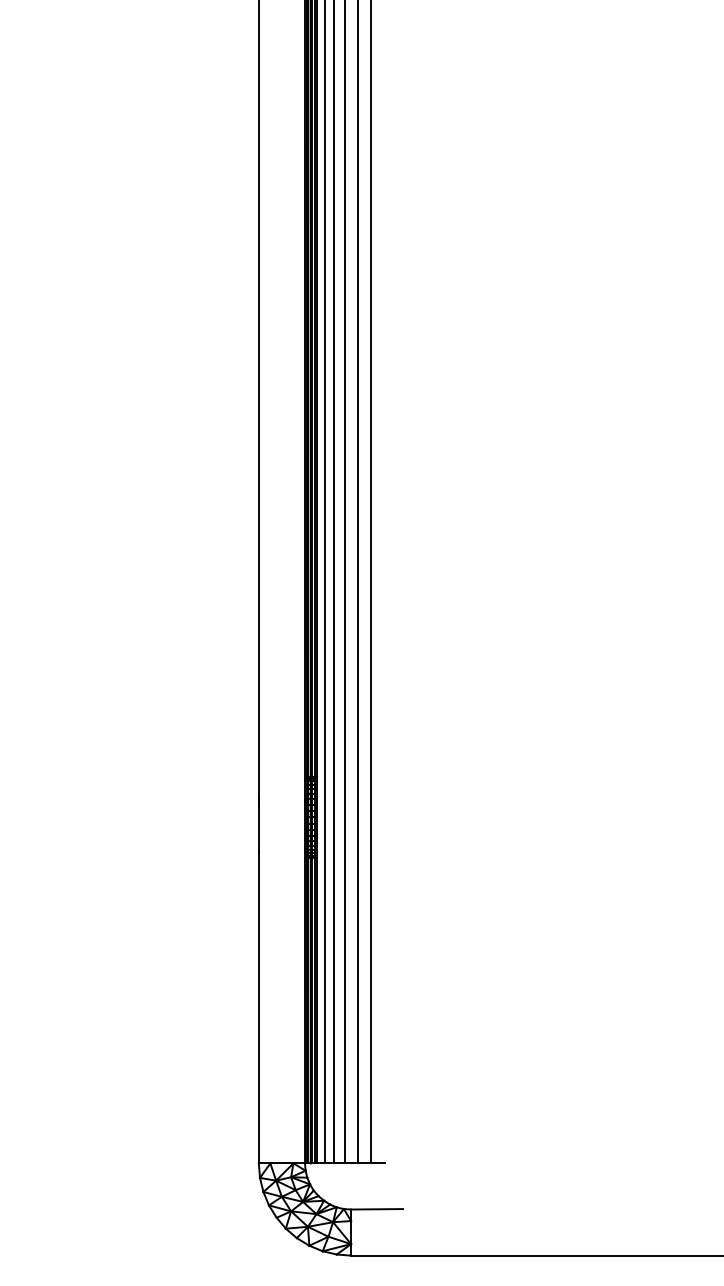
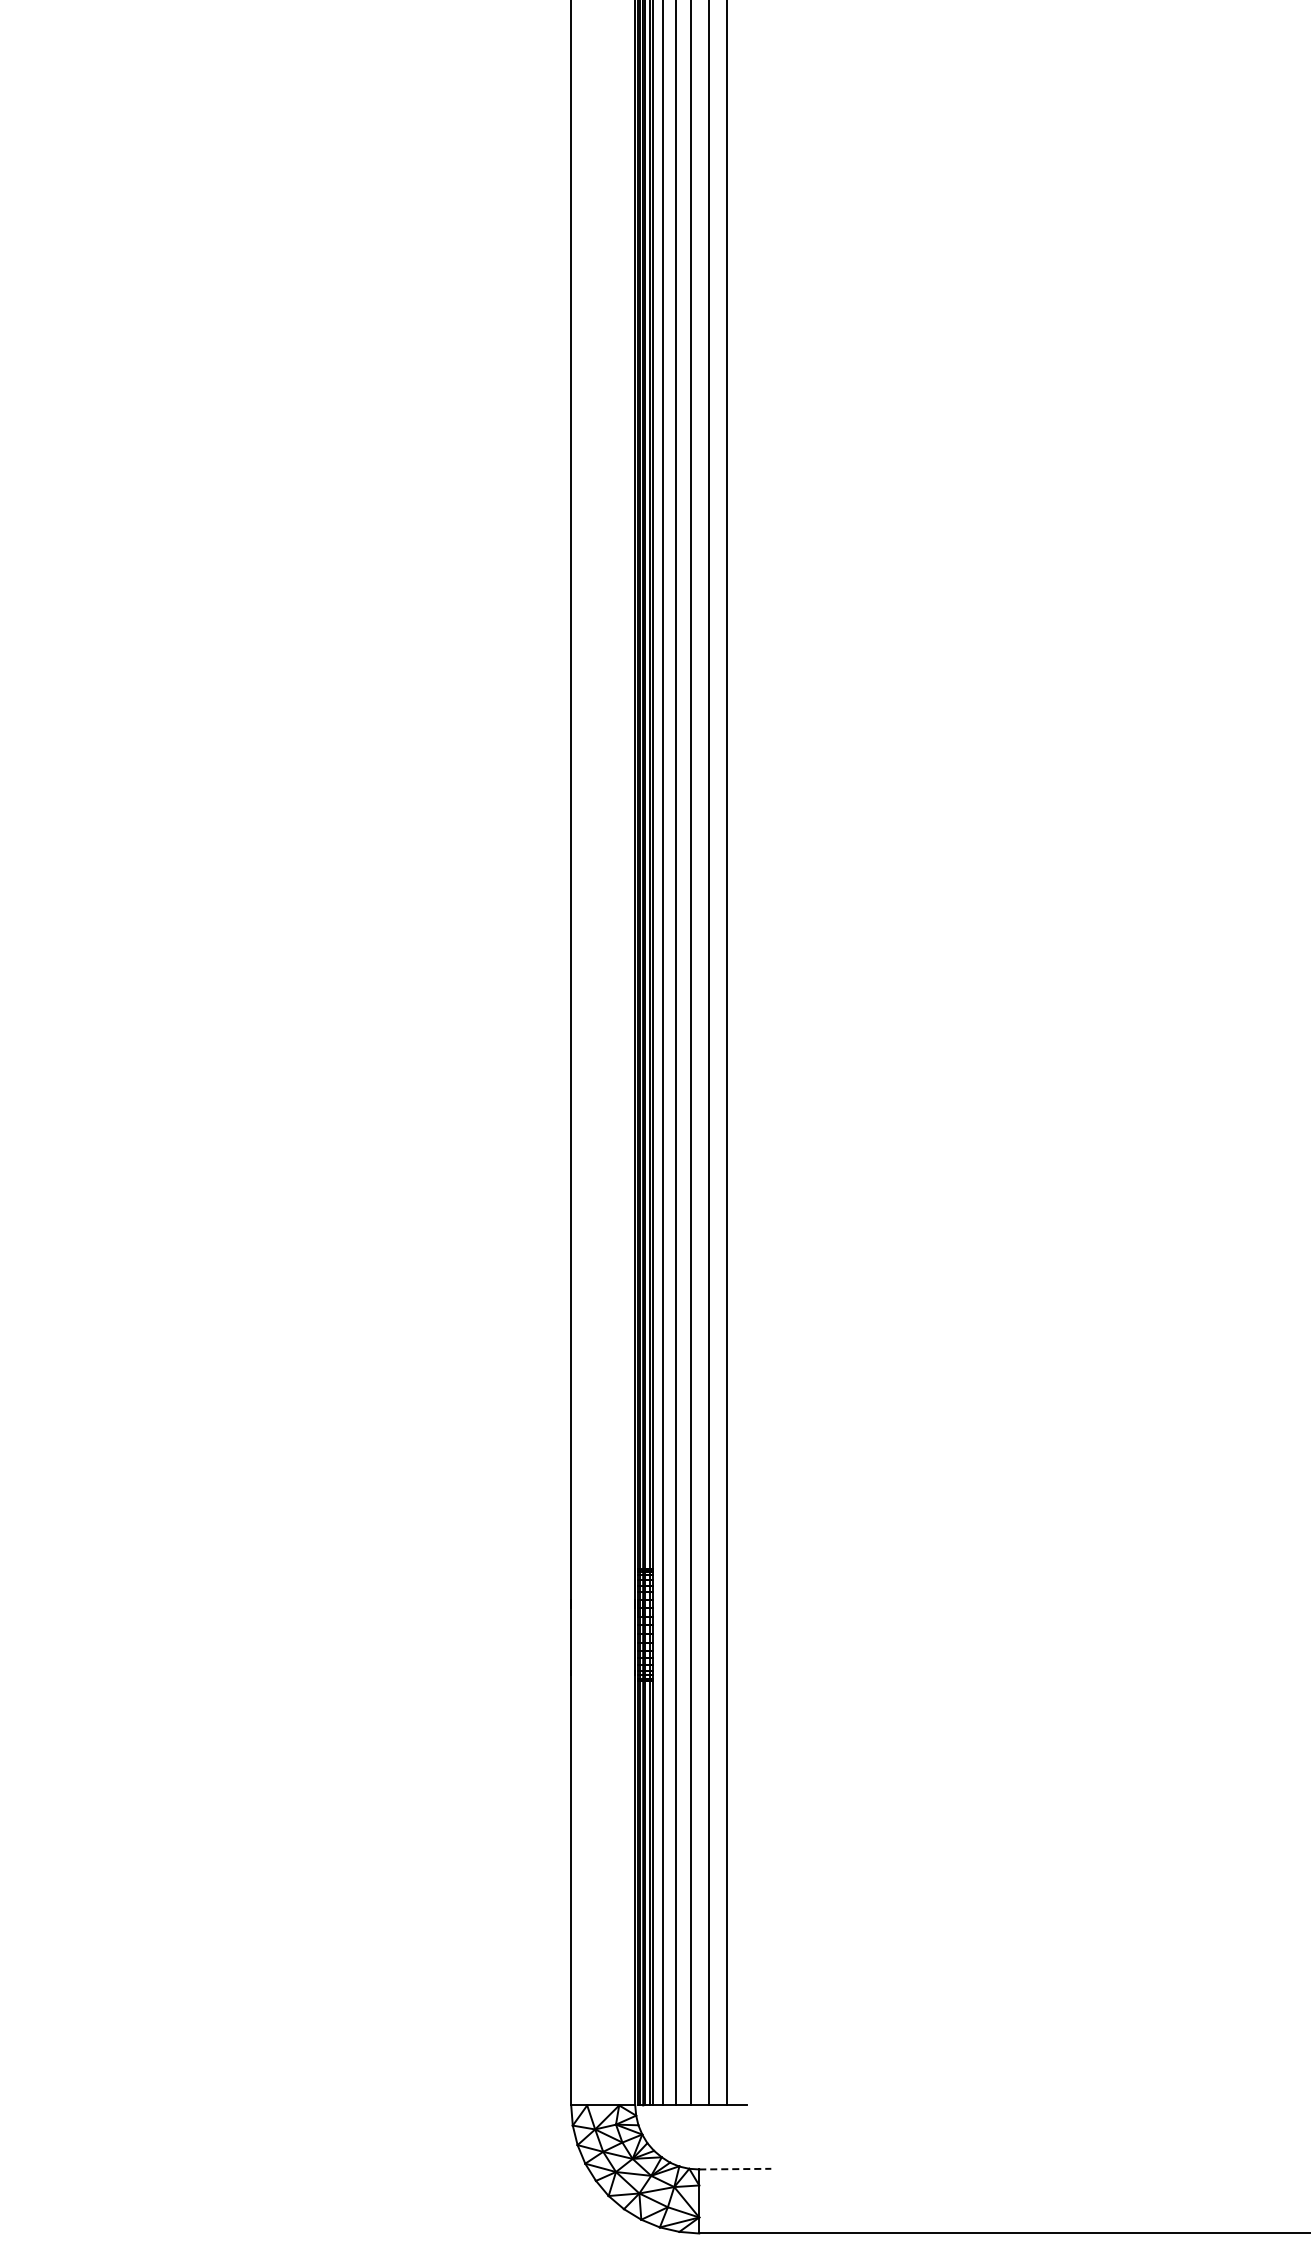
line: (377, 1209) -> (735, 2169), solid -> dashed

